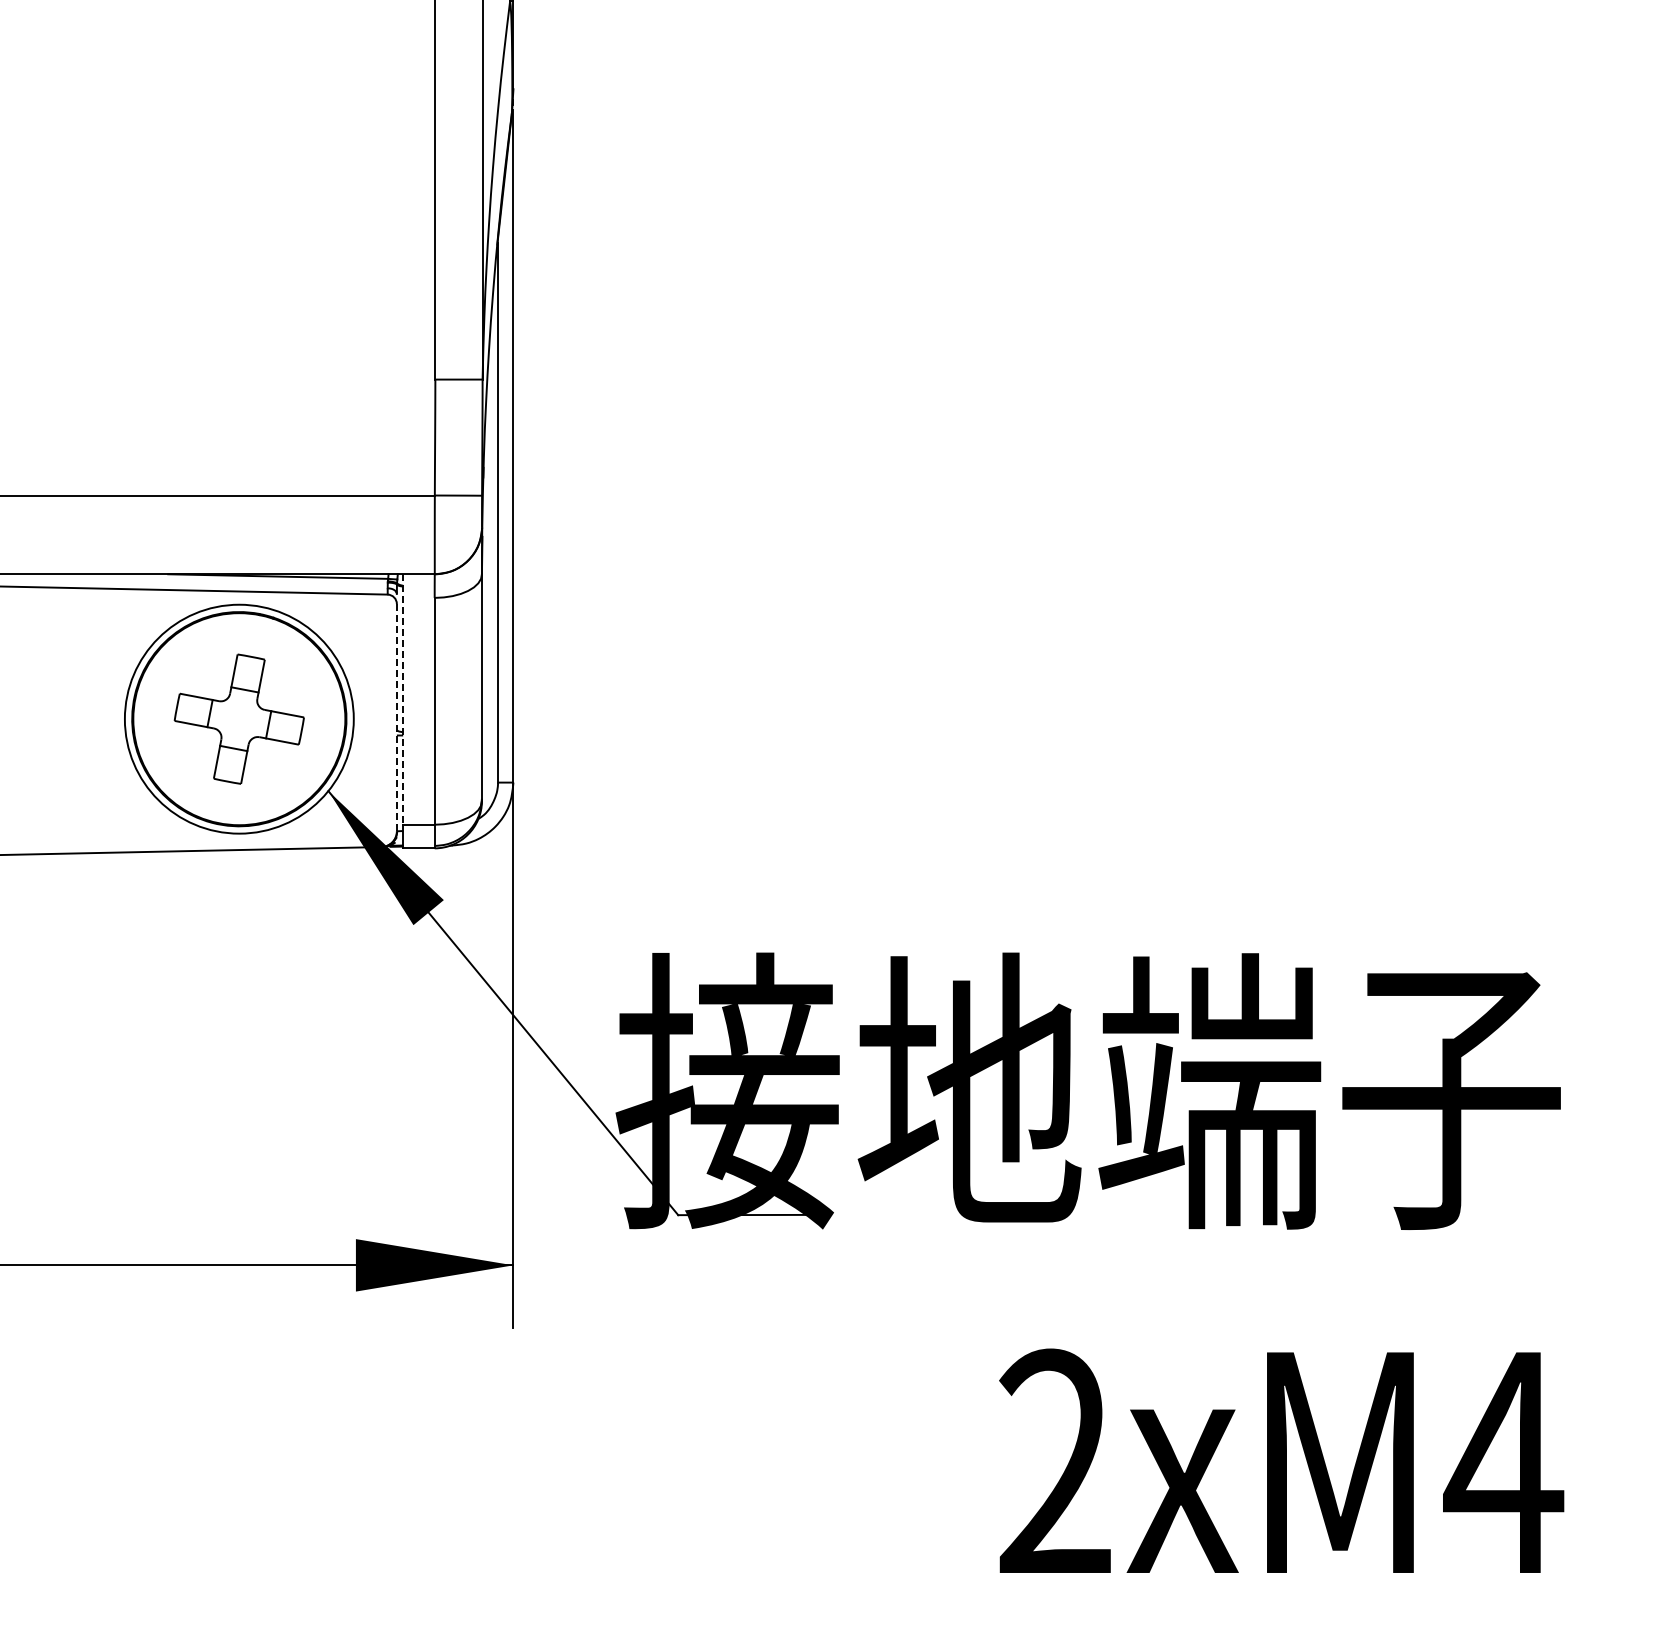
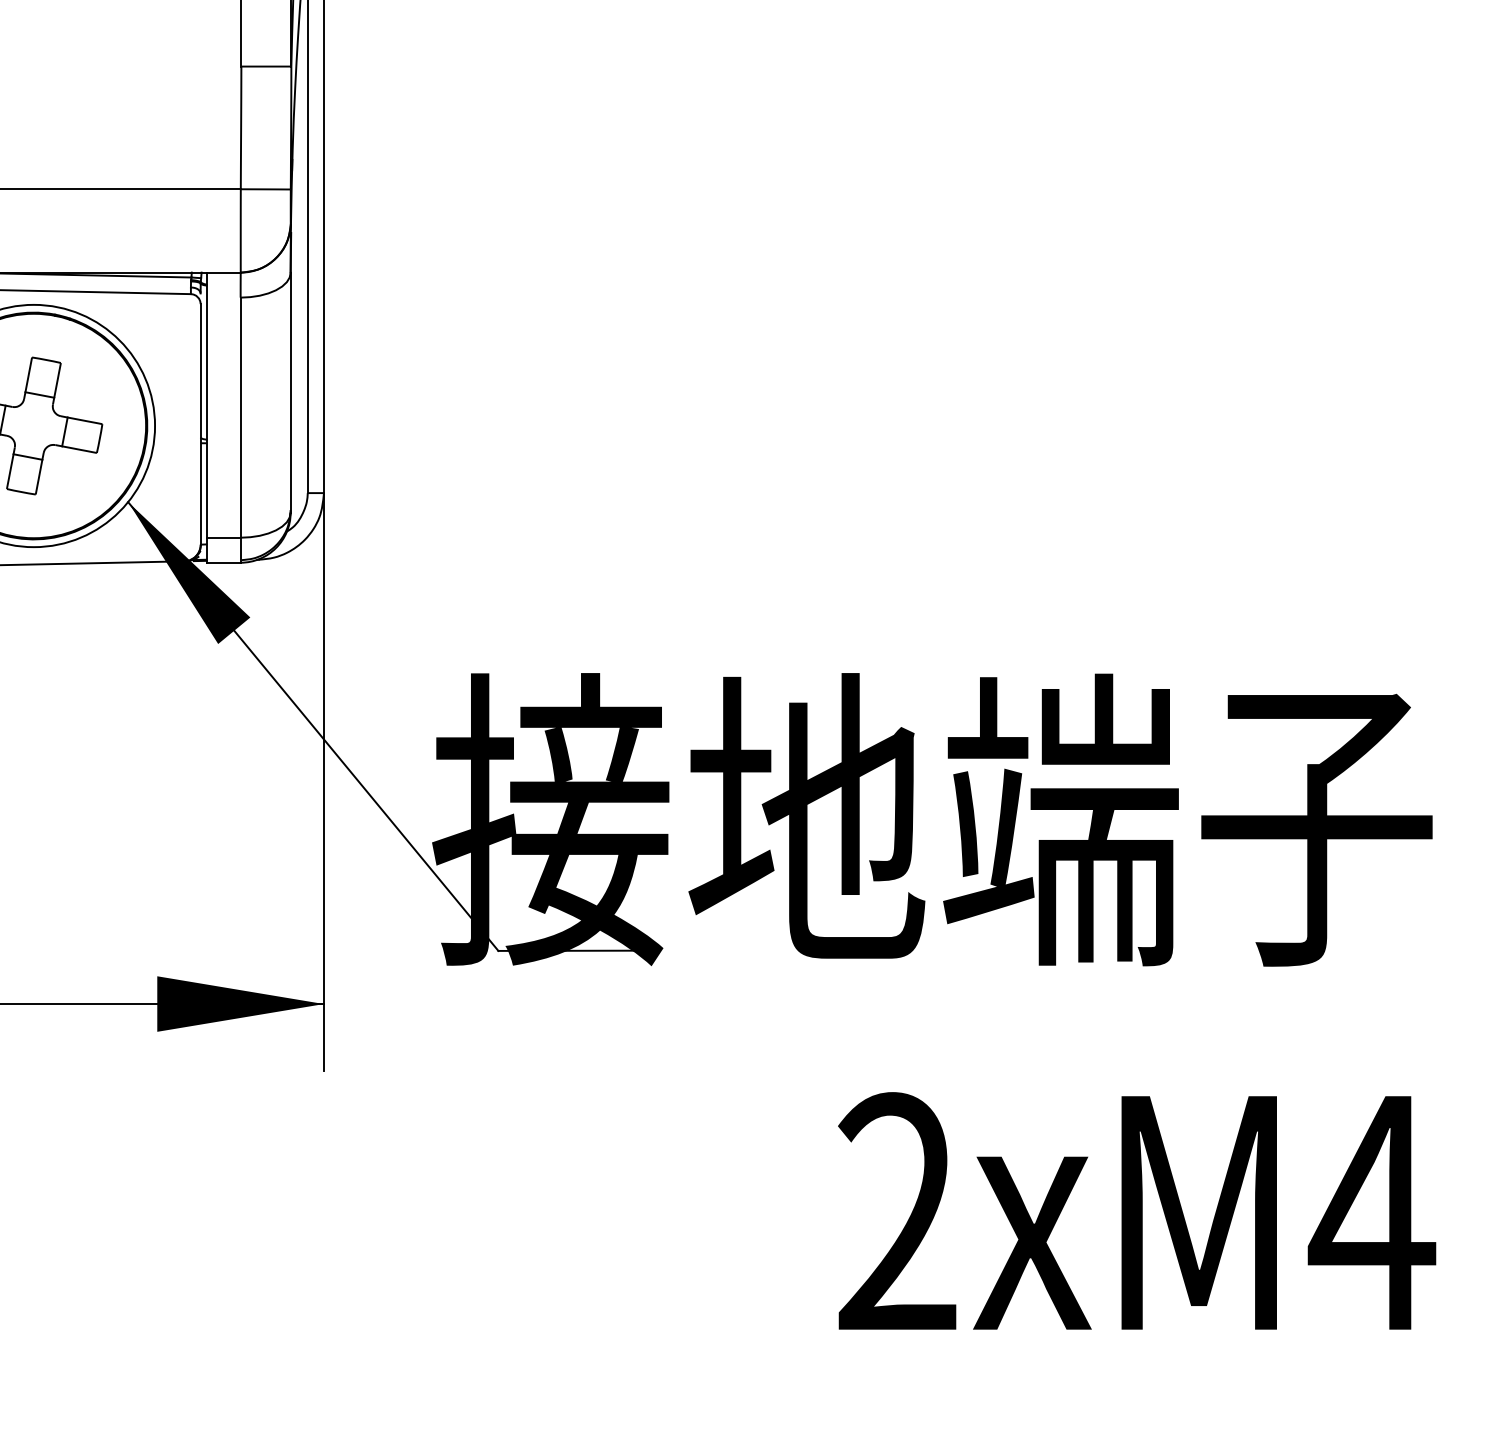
line: (403, 700) -> (207, 406), dashed -> solid
line: (396, 717) -> (200, 424), dashed -> solid

